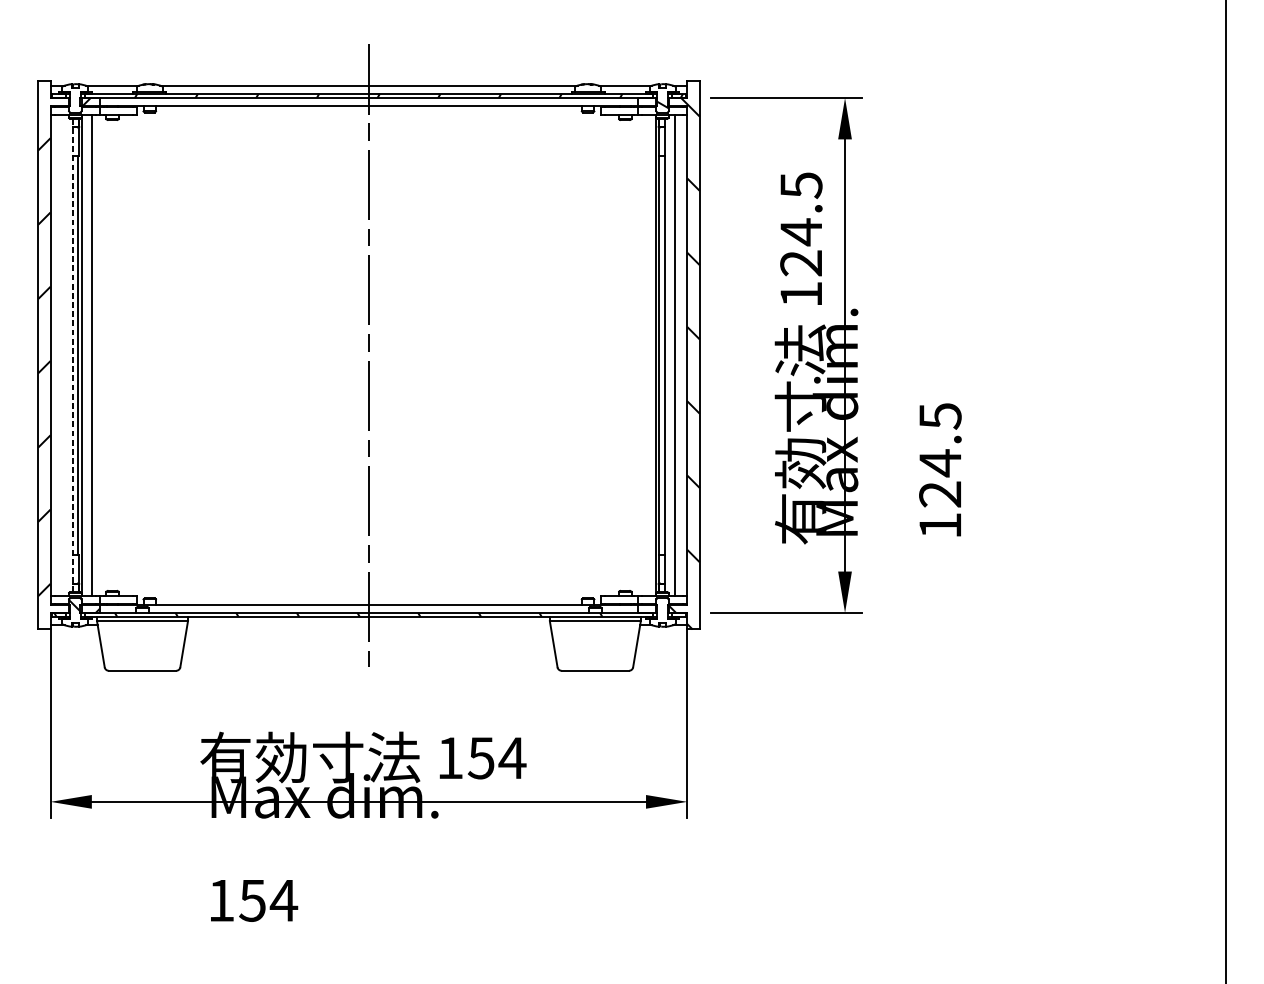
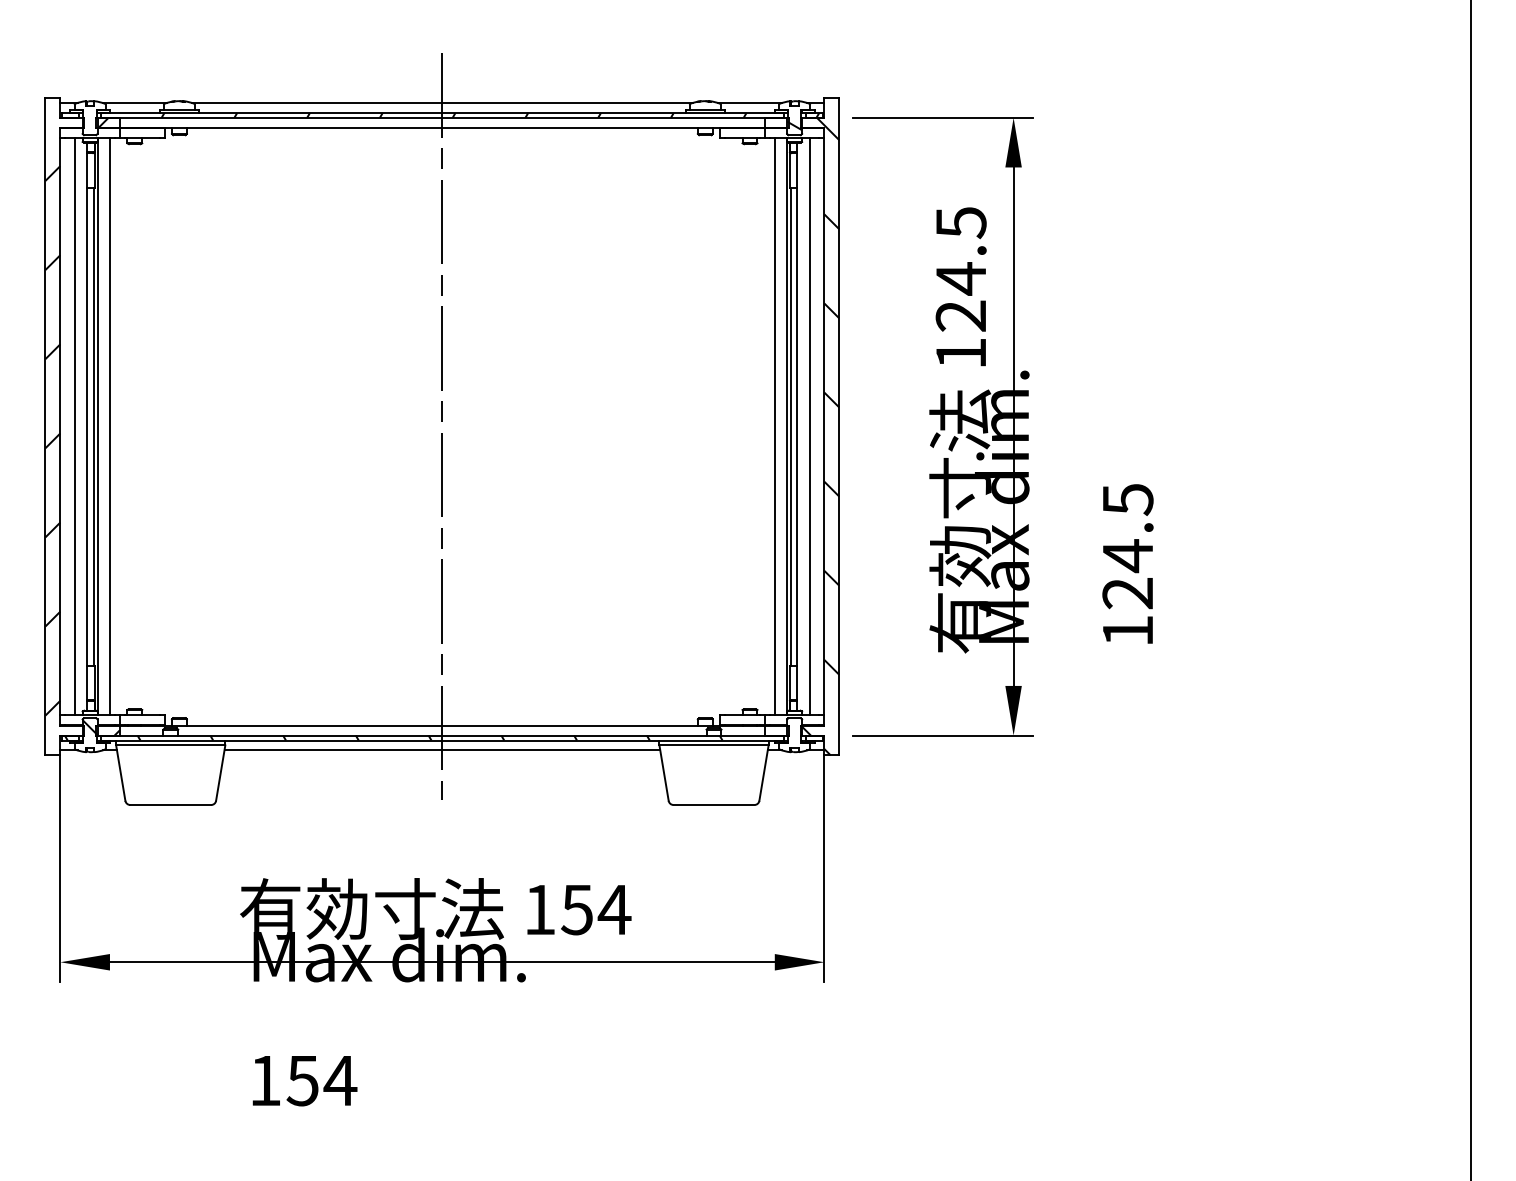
line: (63, 355) -> (75, 426), added
line: (73, 355) -> (87, 426), dashed -> solid
line: (645, 355) -> (774, 426), added
line: (369, 625) -> (442, 750), added

